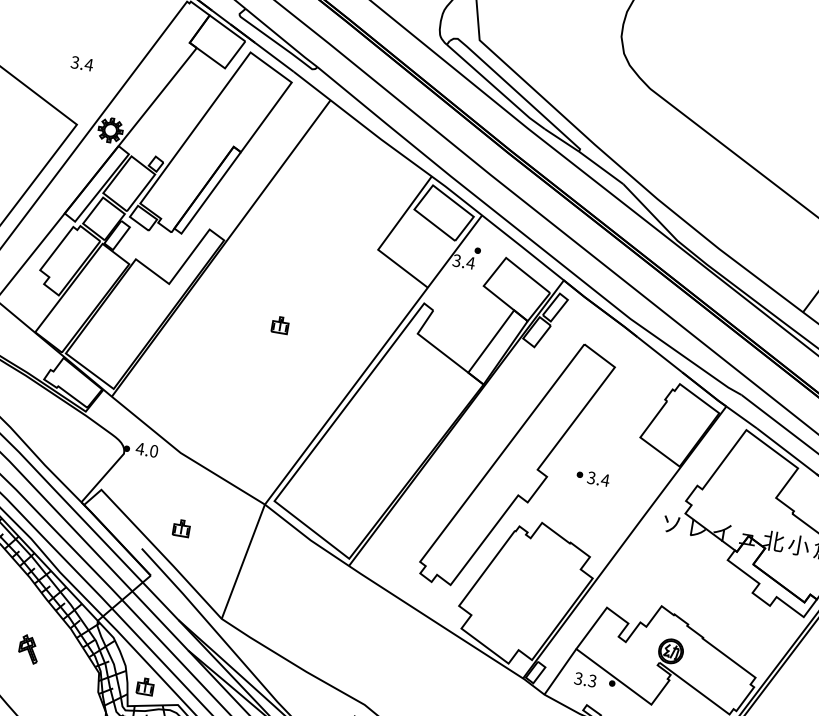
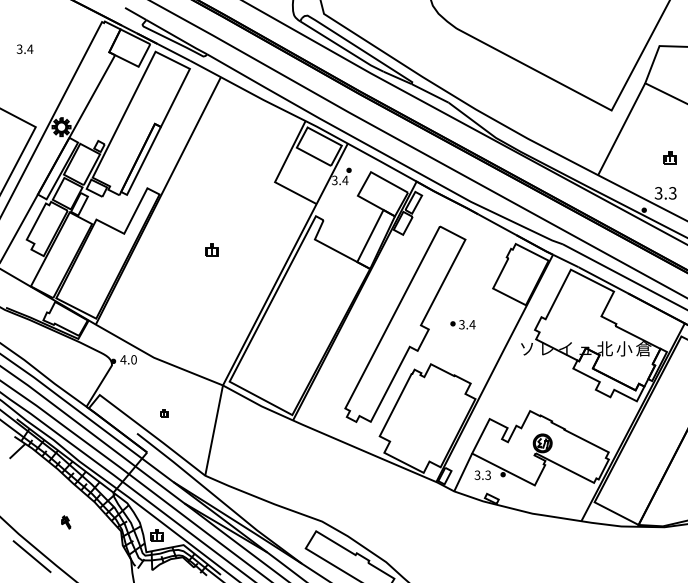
text: (81, 62) -> (24, 48), moved
part: (180, 528) -> (163, 413), size x0.6
part: (29, 649) -> (66, 522), size x0.6

